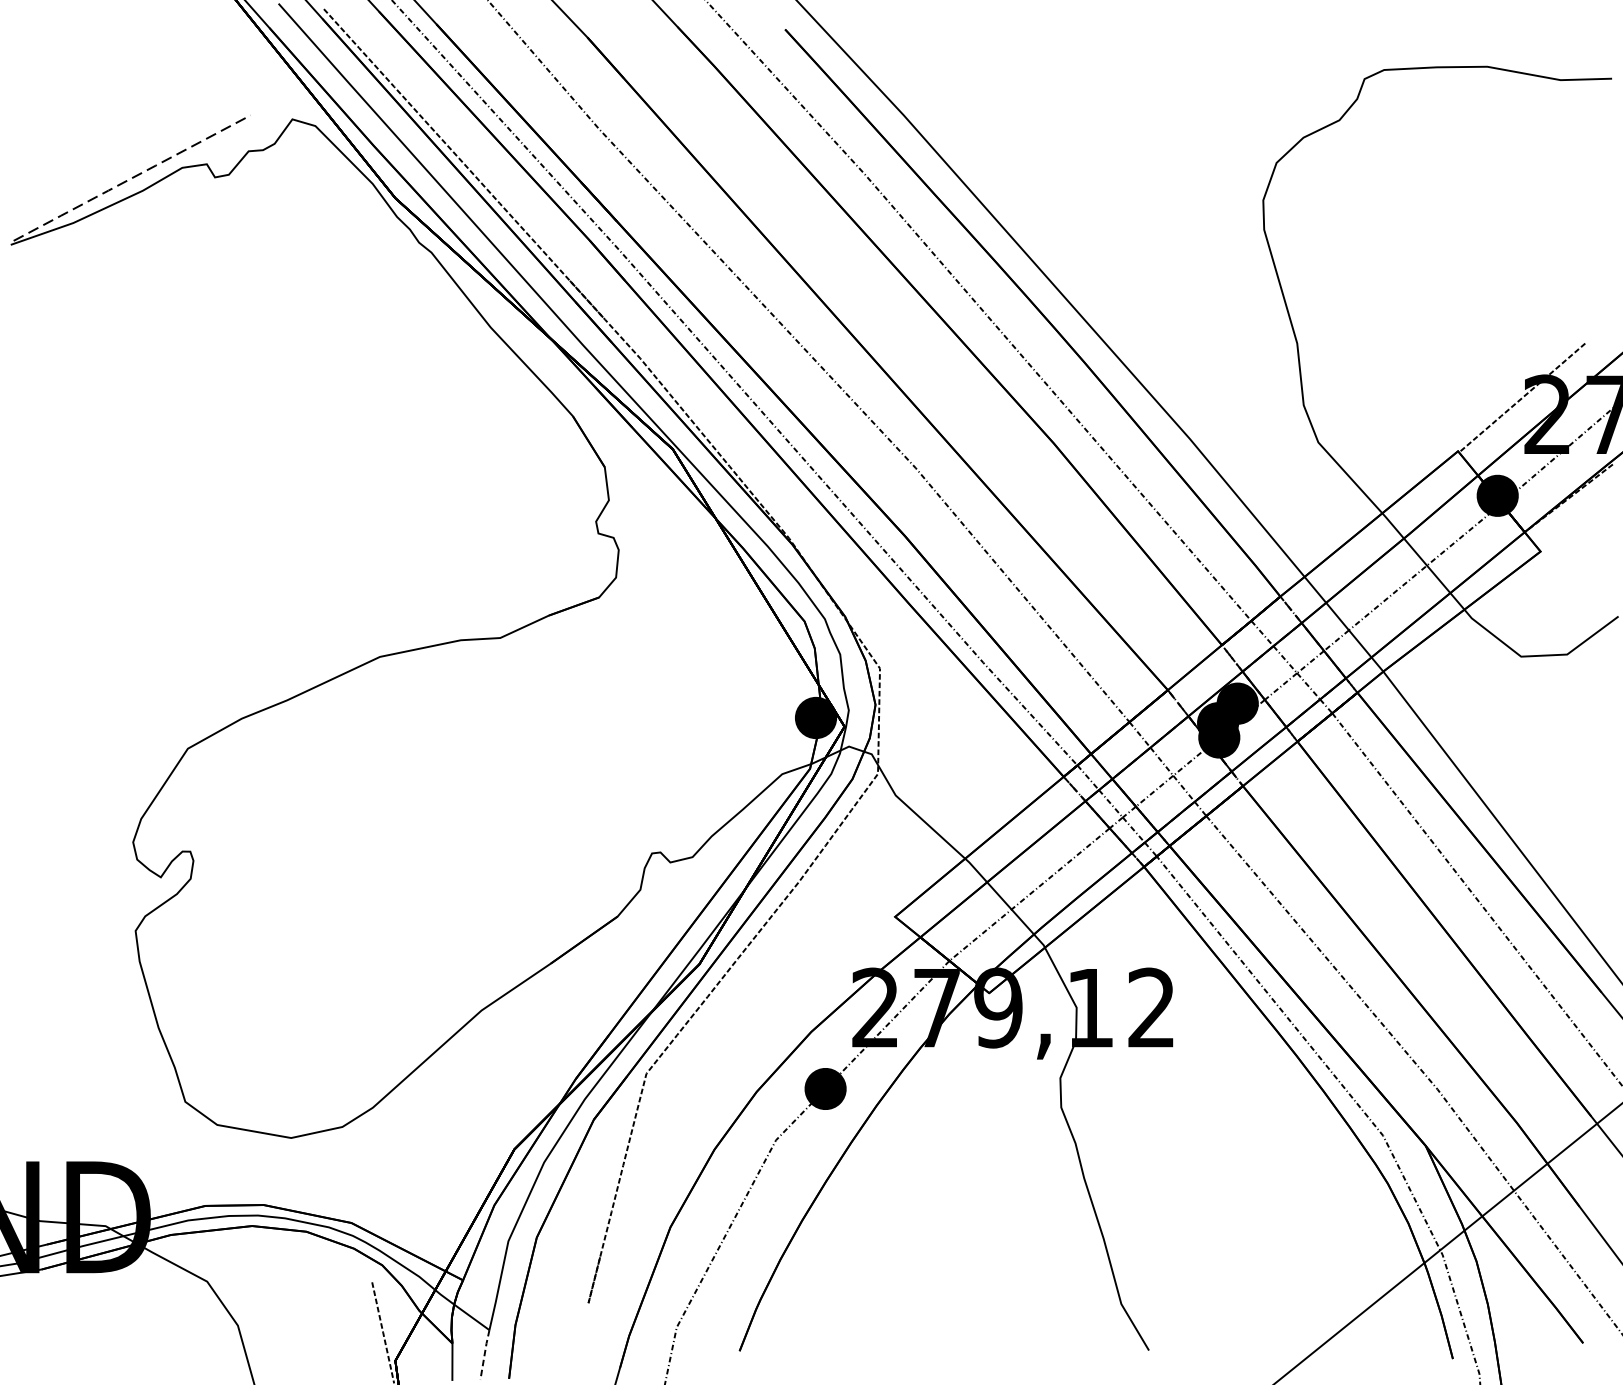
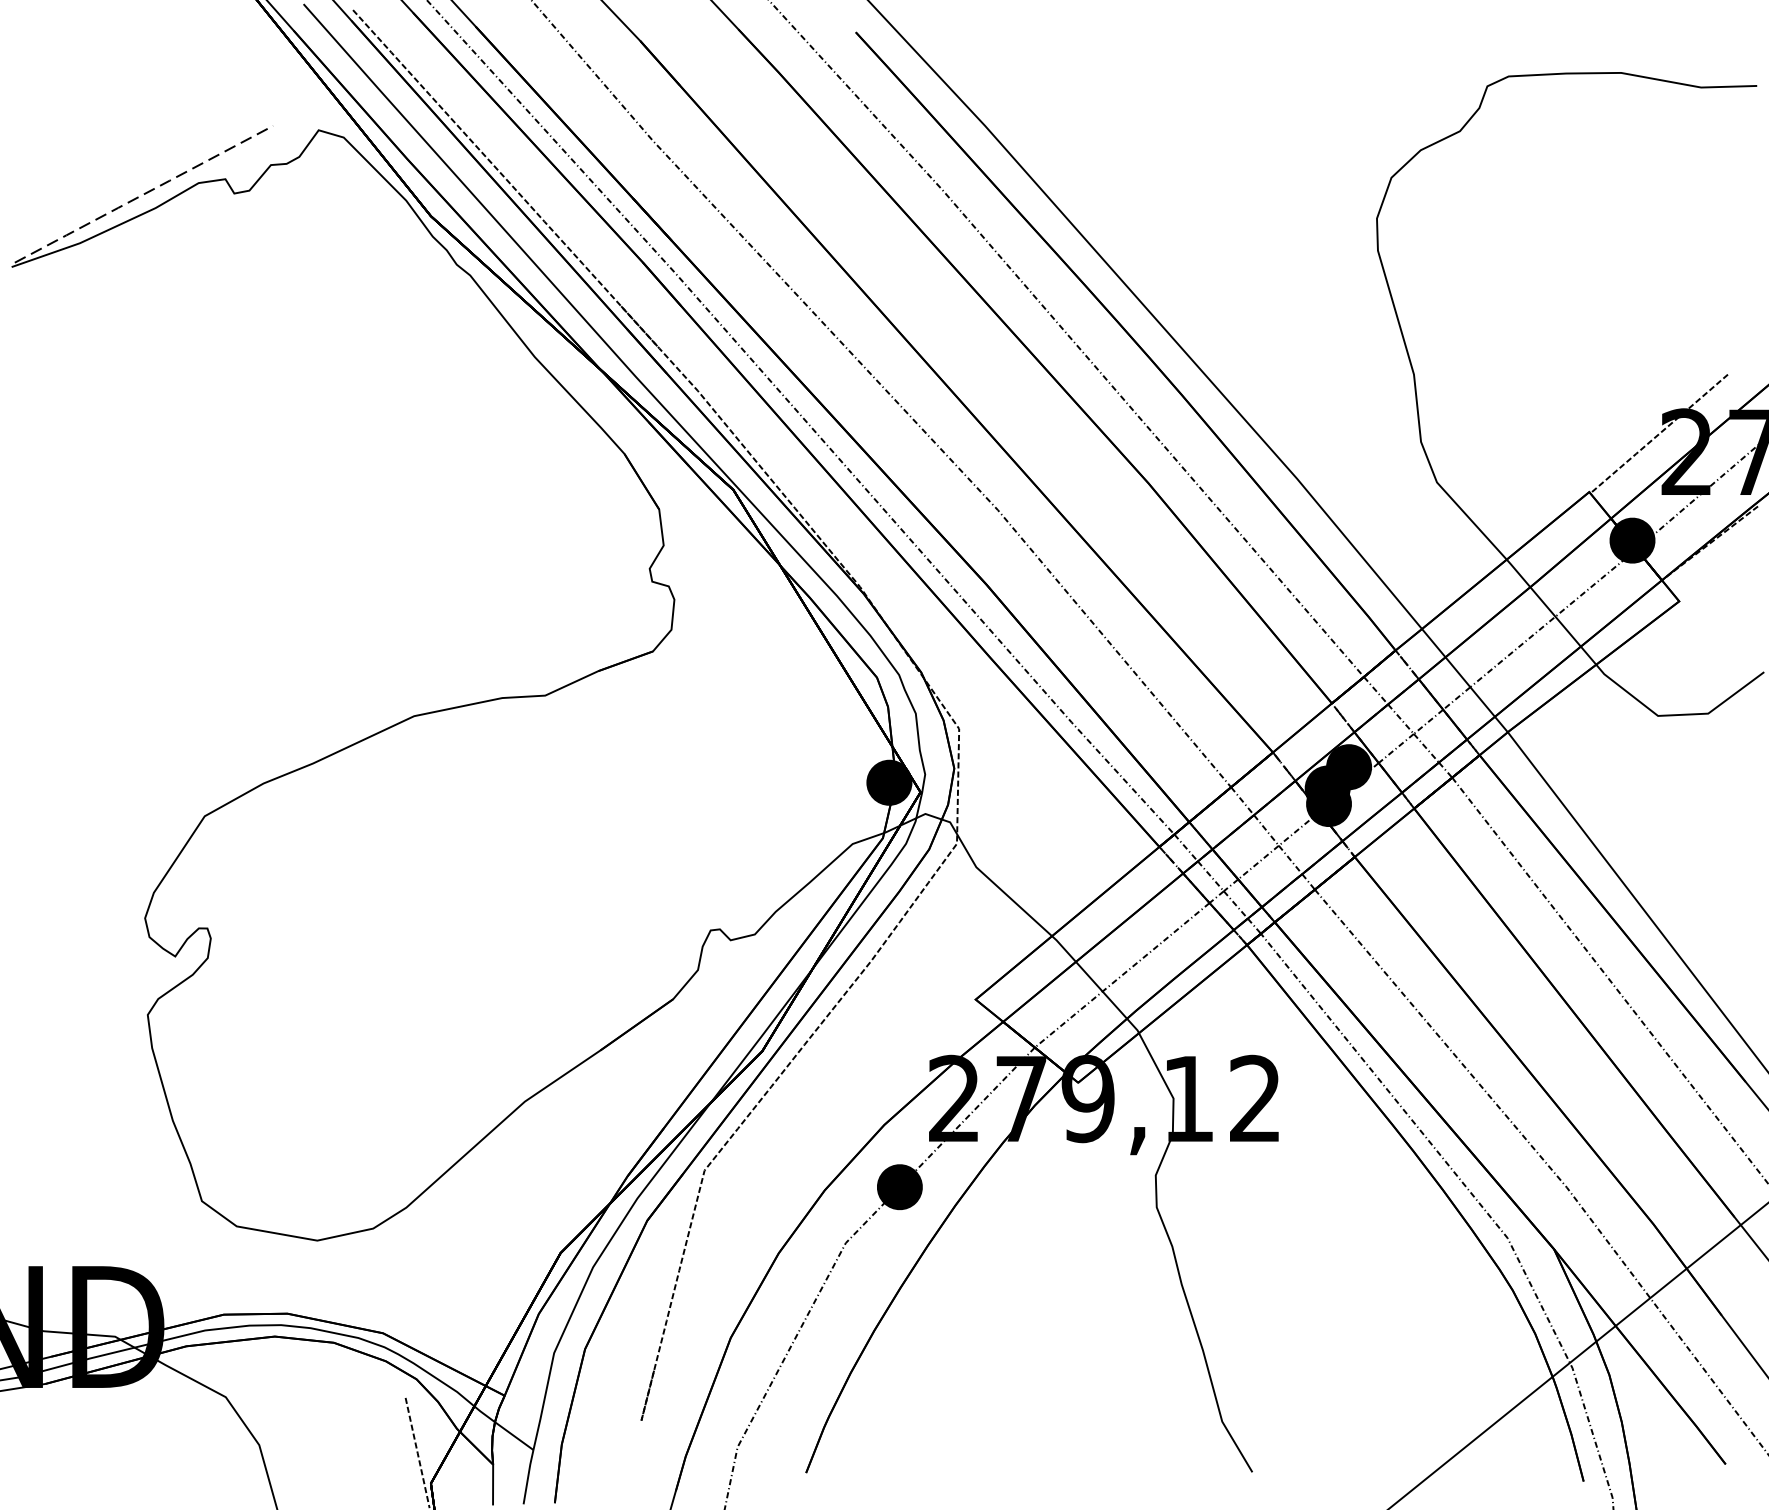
line: (484, 1355) -> (528, 1477), dashed -> solid

